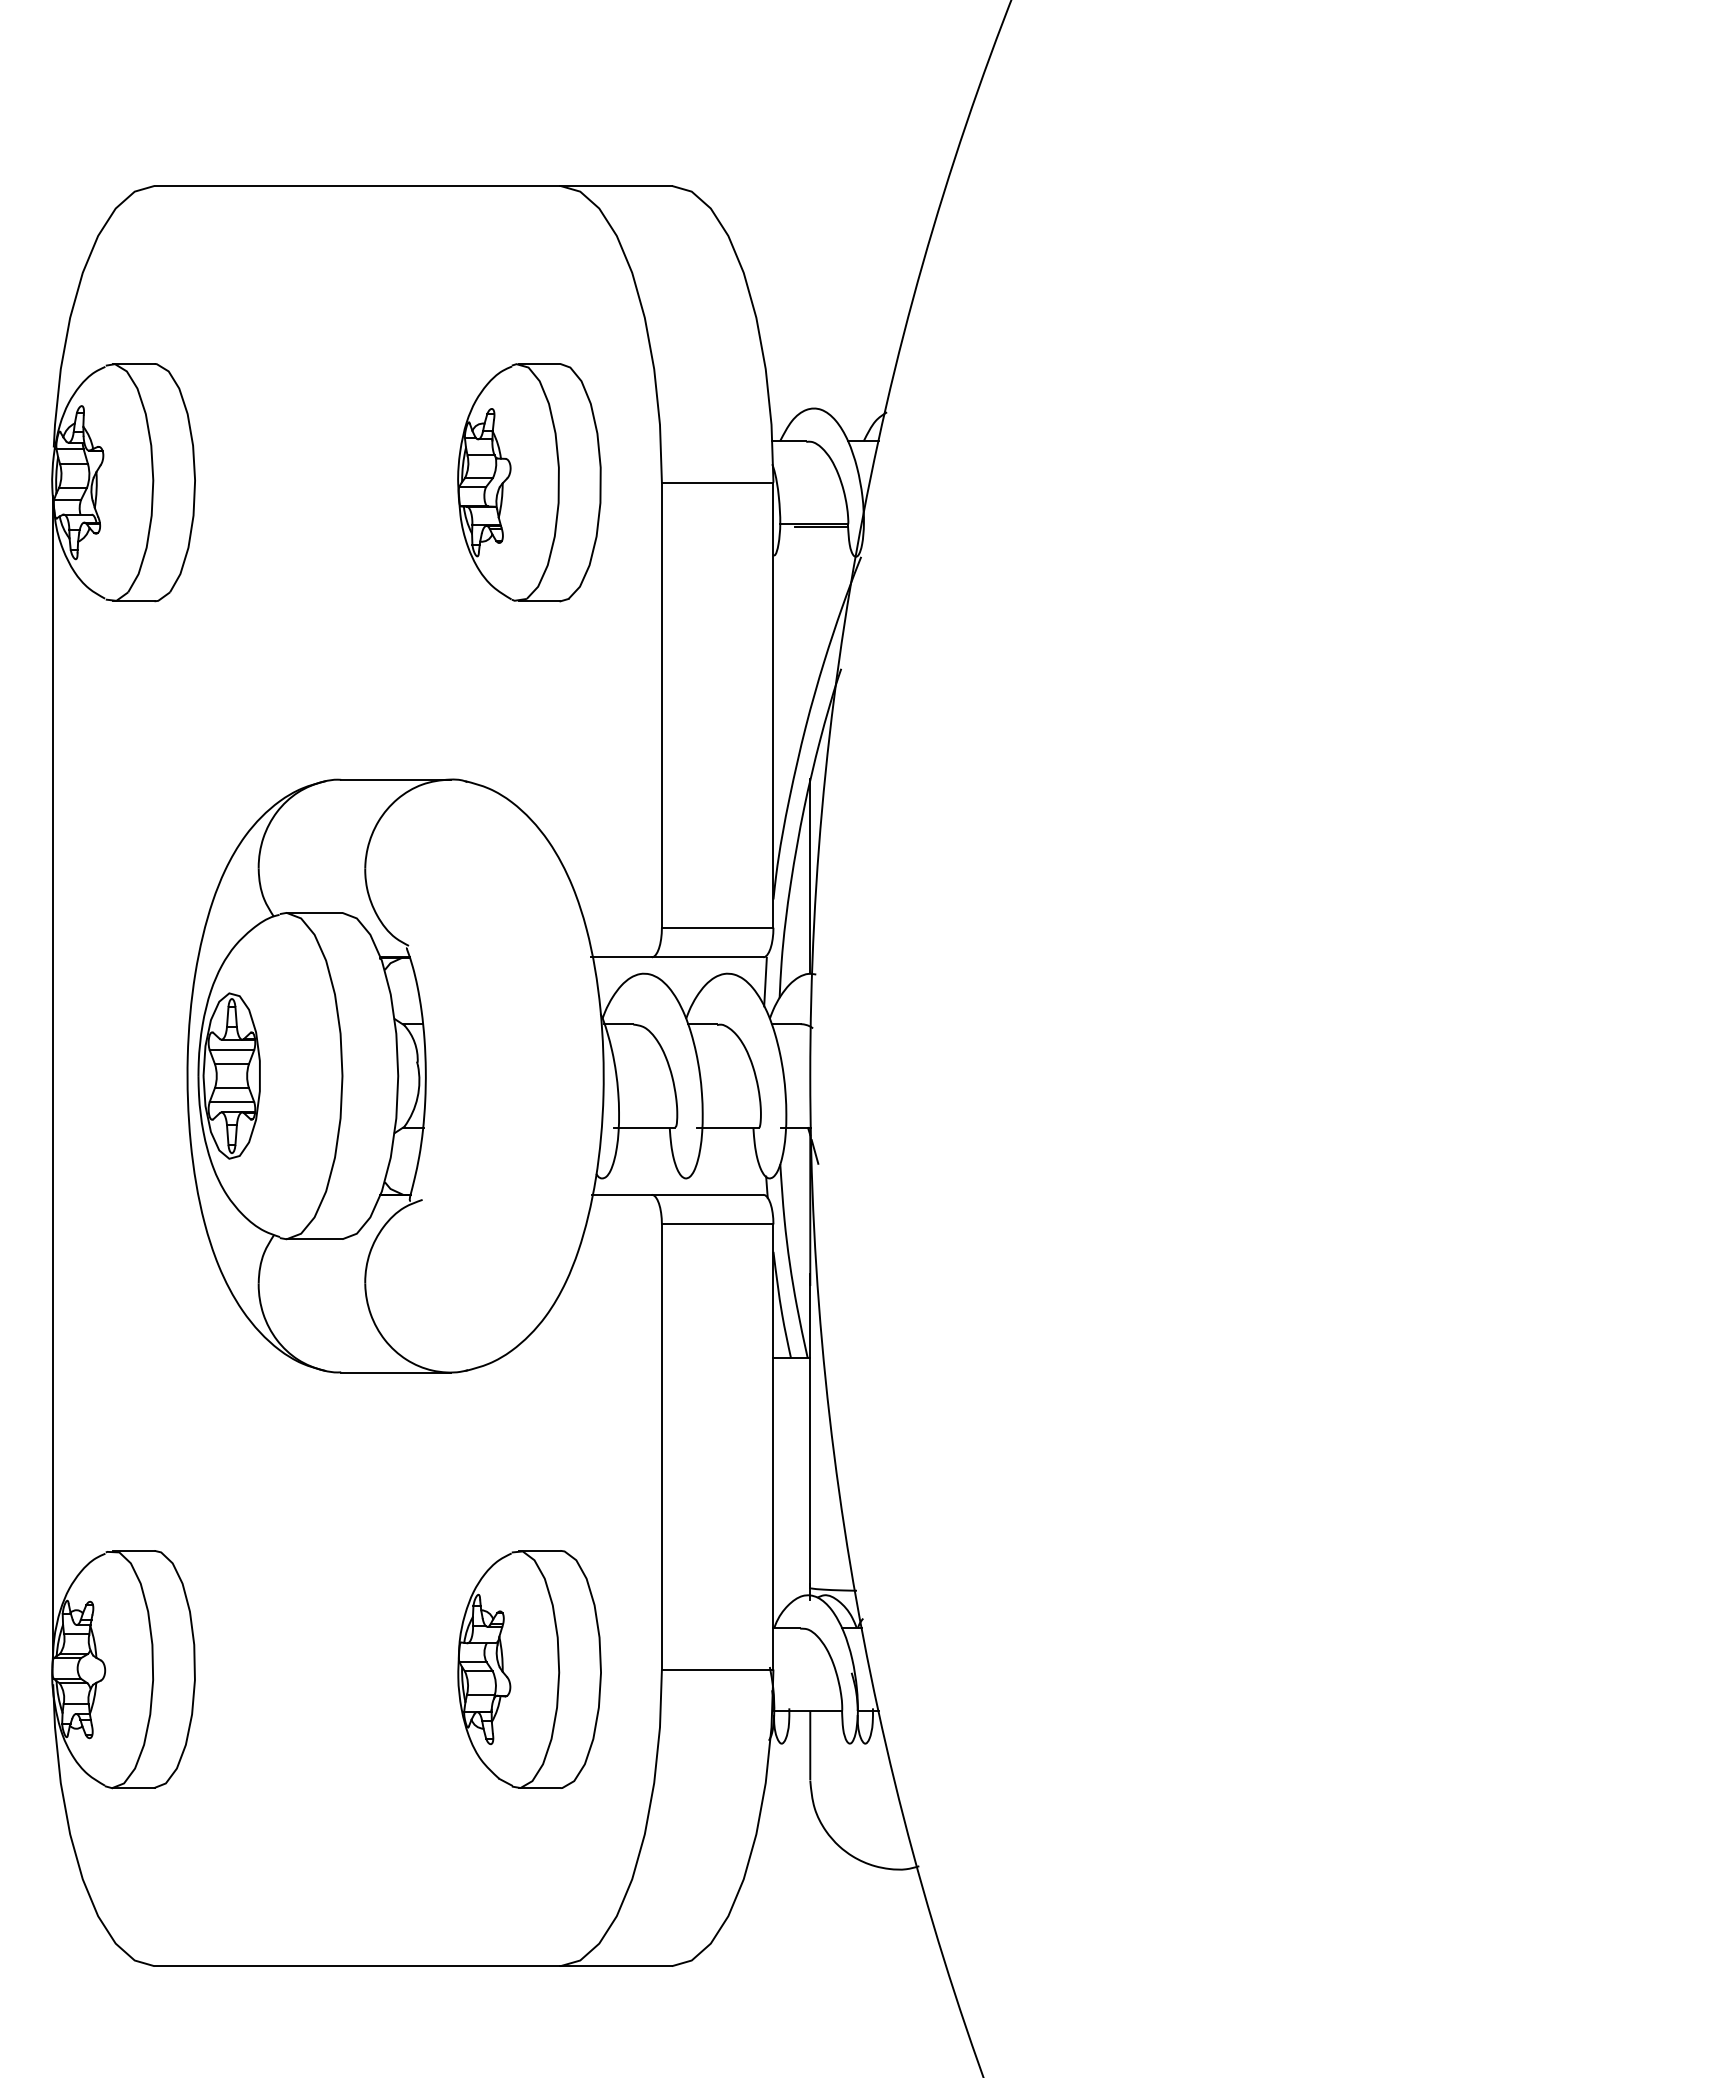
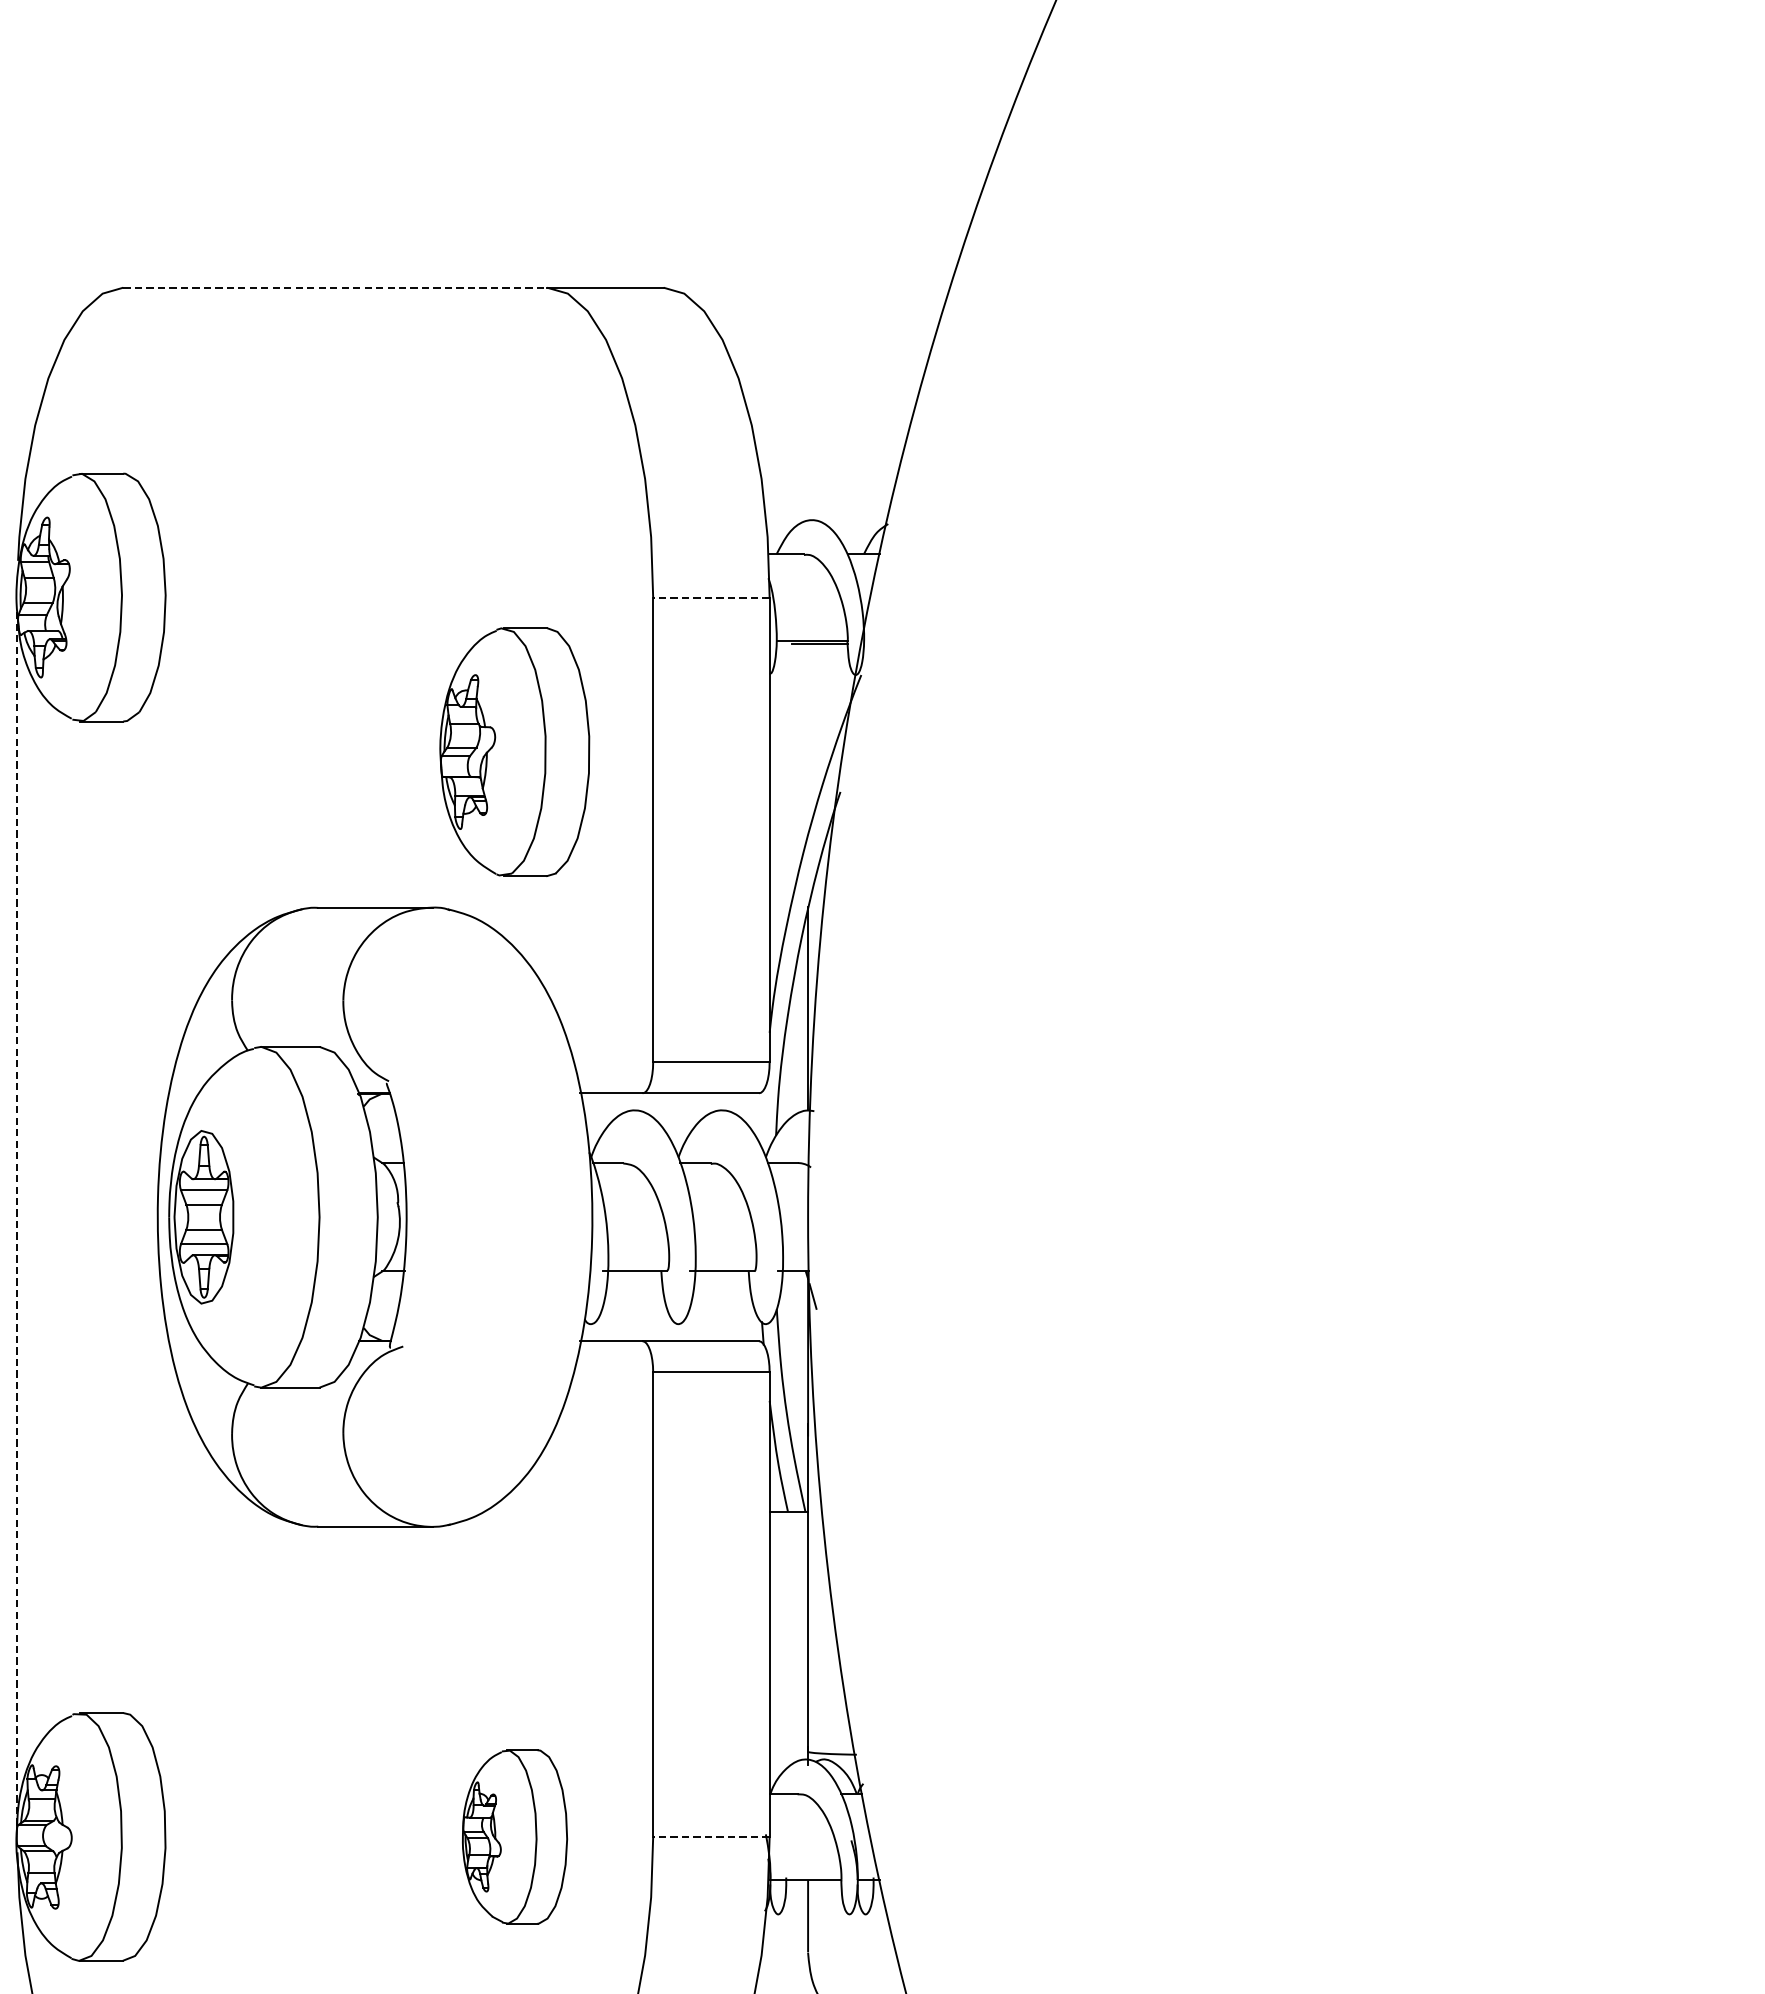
line: (357, 185) -> (335, 287), solid -> dashed
part: (529, 482) -> (514, 751), moved
line: (717, 482) -> (711, 597), solid -> dashed
line: (765, 981) -> (761, 1118), removed
line: (53, 1076) -> (17, 1217), solid -> dashed
part: (529, 1669) -> (514, 1836), size x0.7
line: (717, 1669) -> (711, 1836), solid -> dashed

